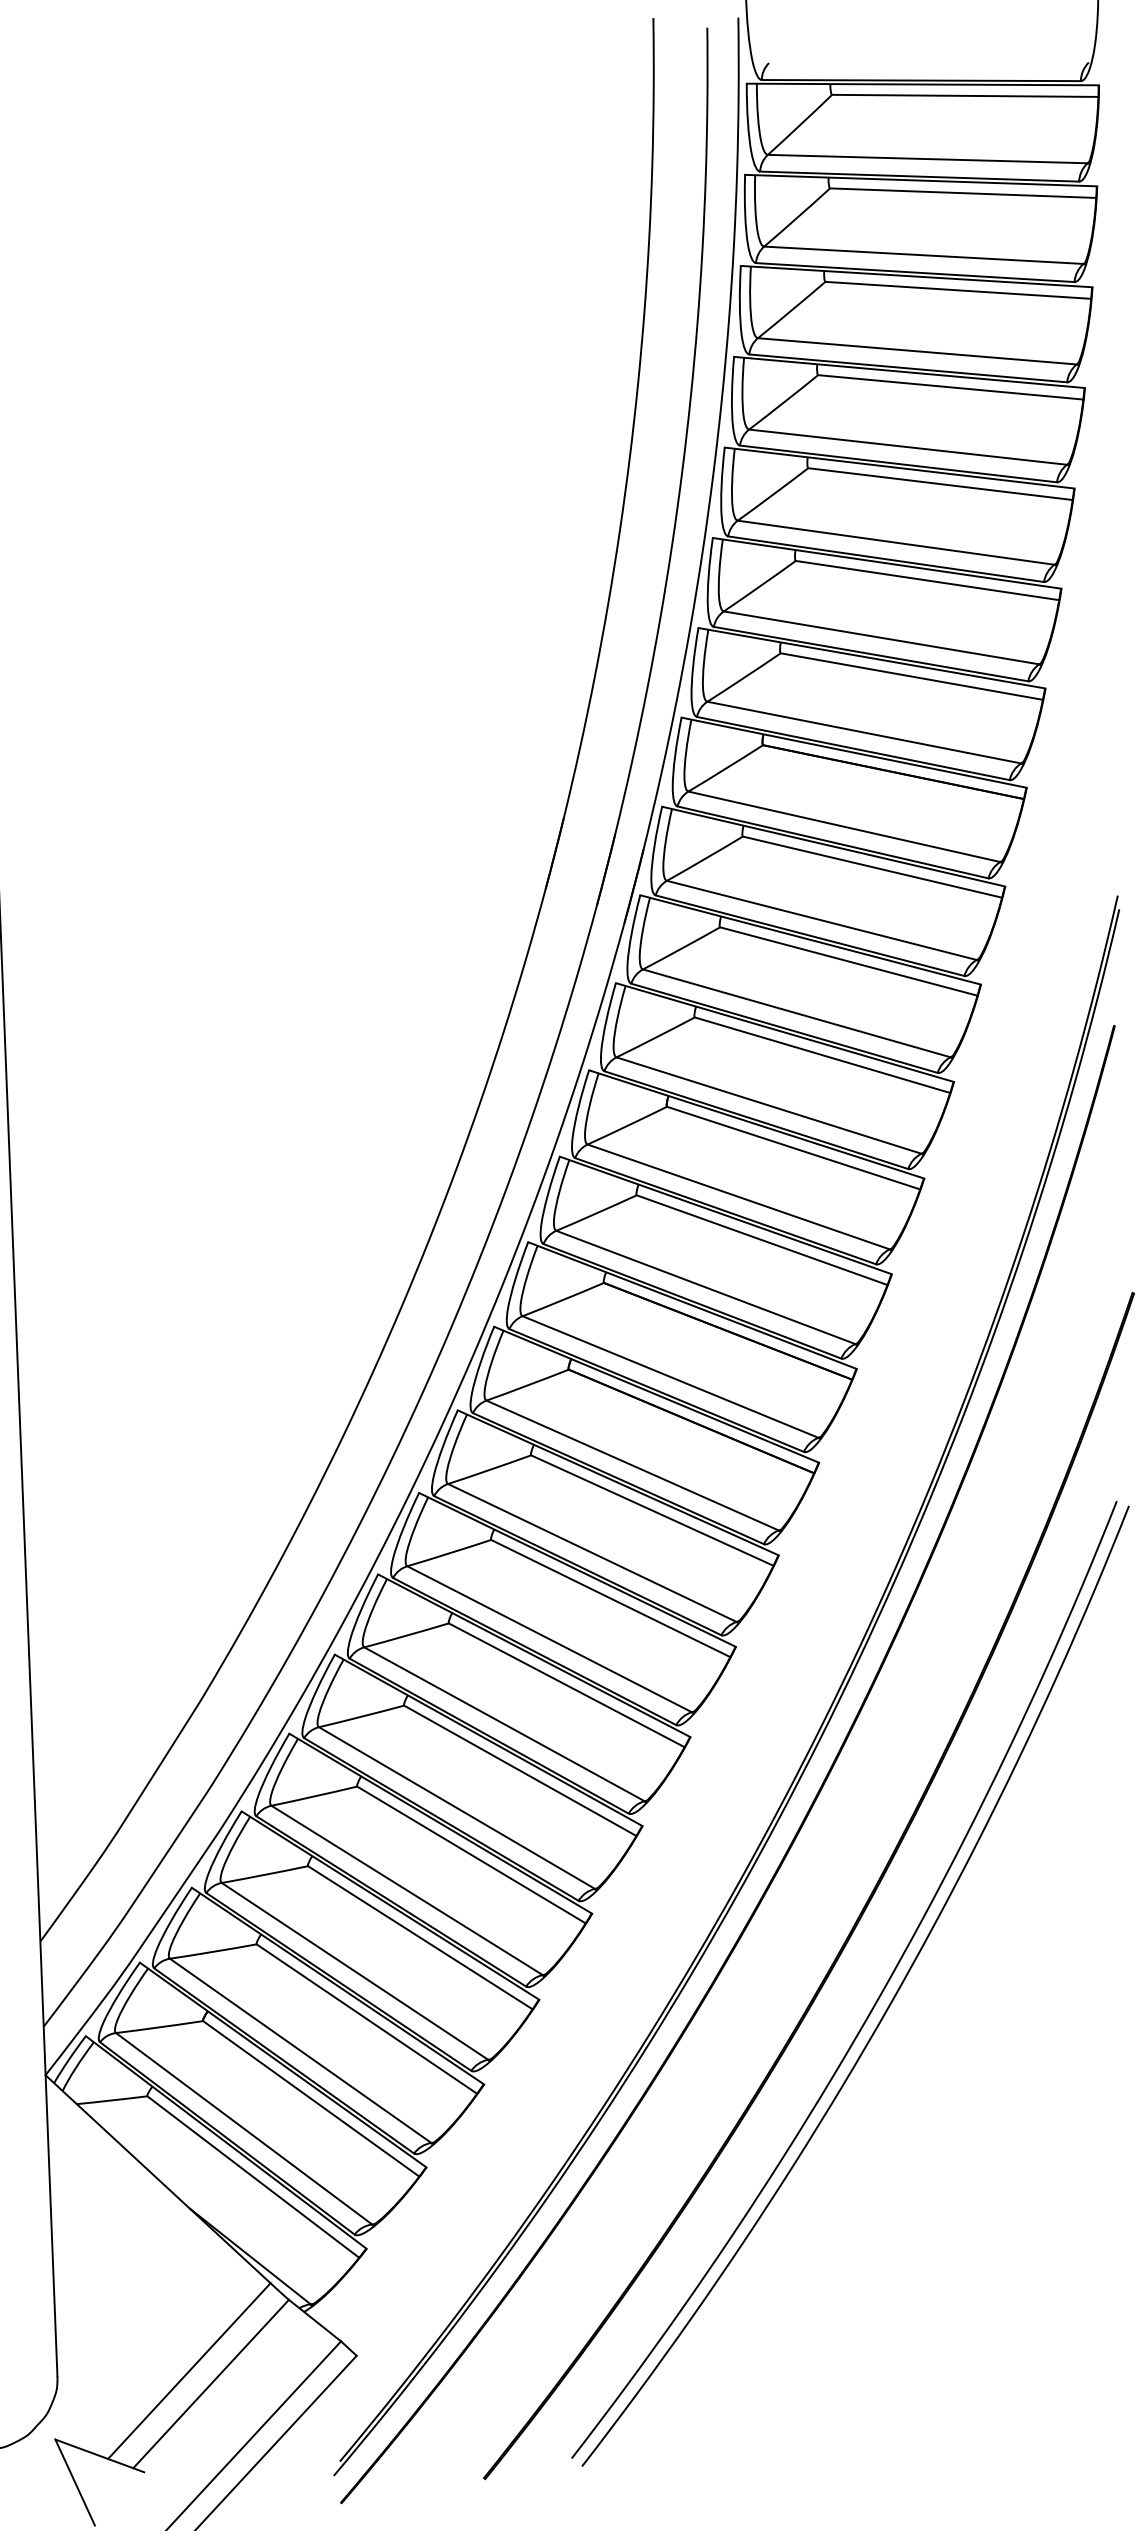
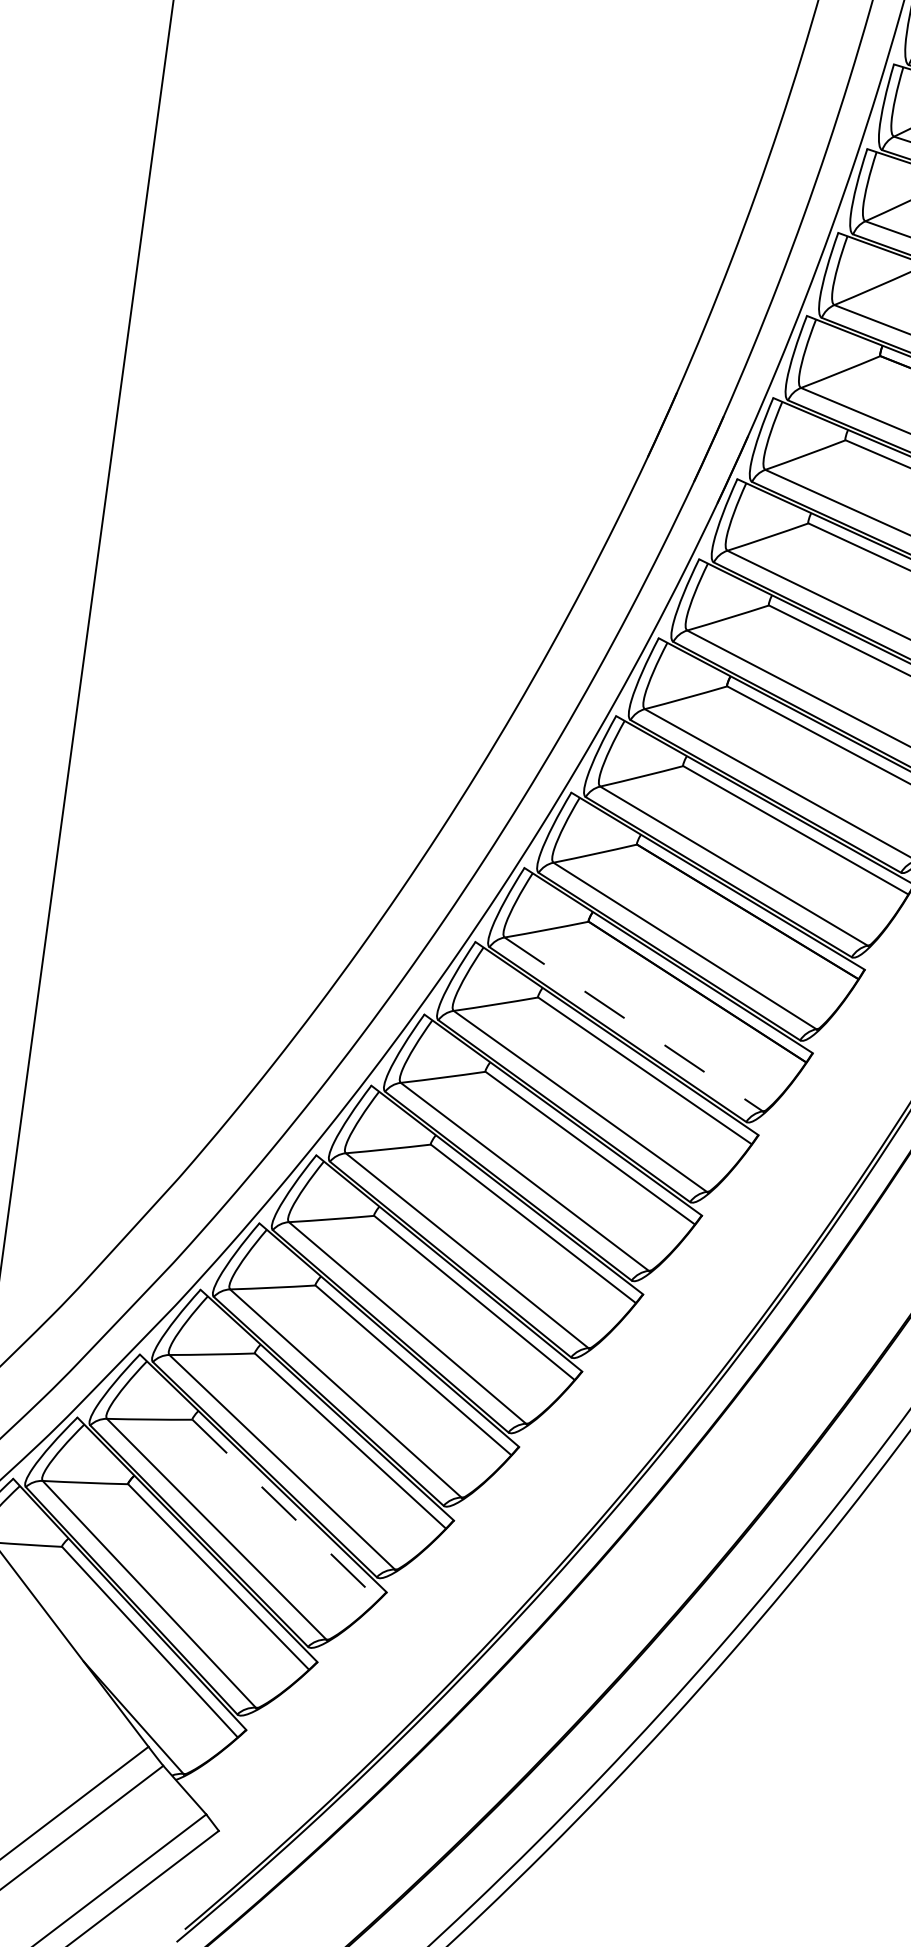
line: (632, 1465) -> (633, 1024), solid -> dashed
line: (367, 2019) -> (286, 1510), solid -> dashed

